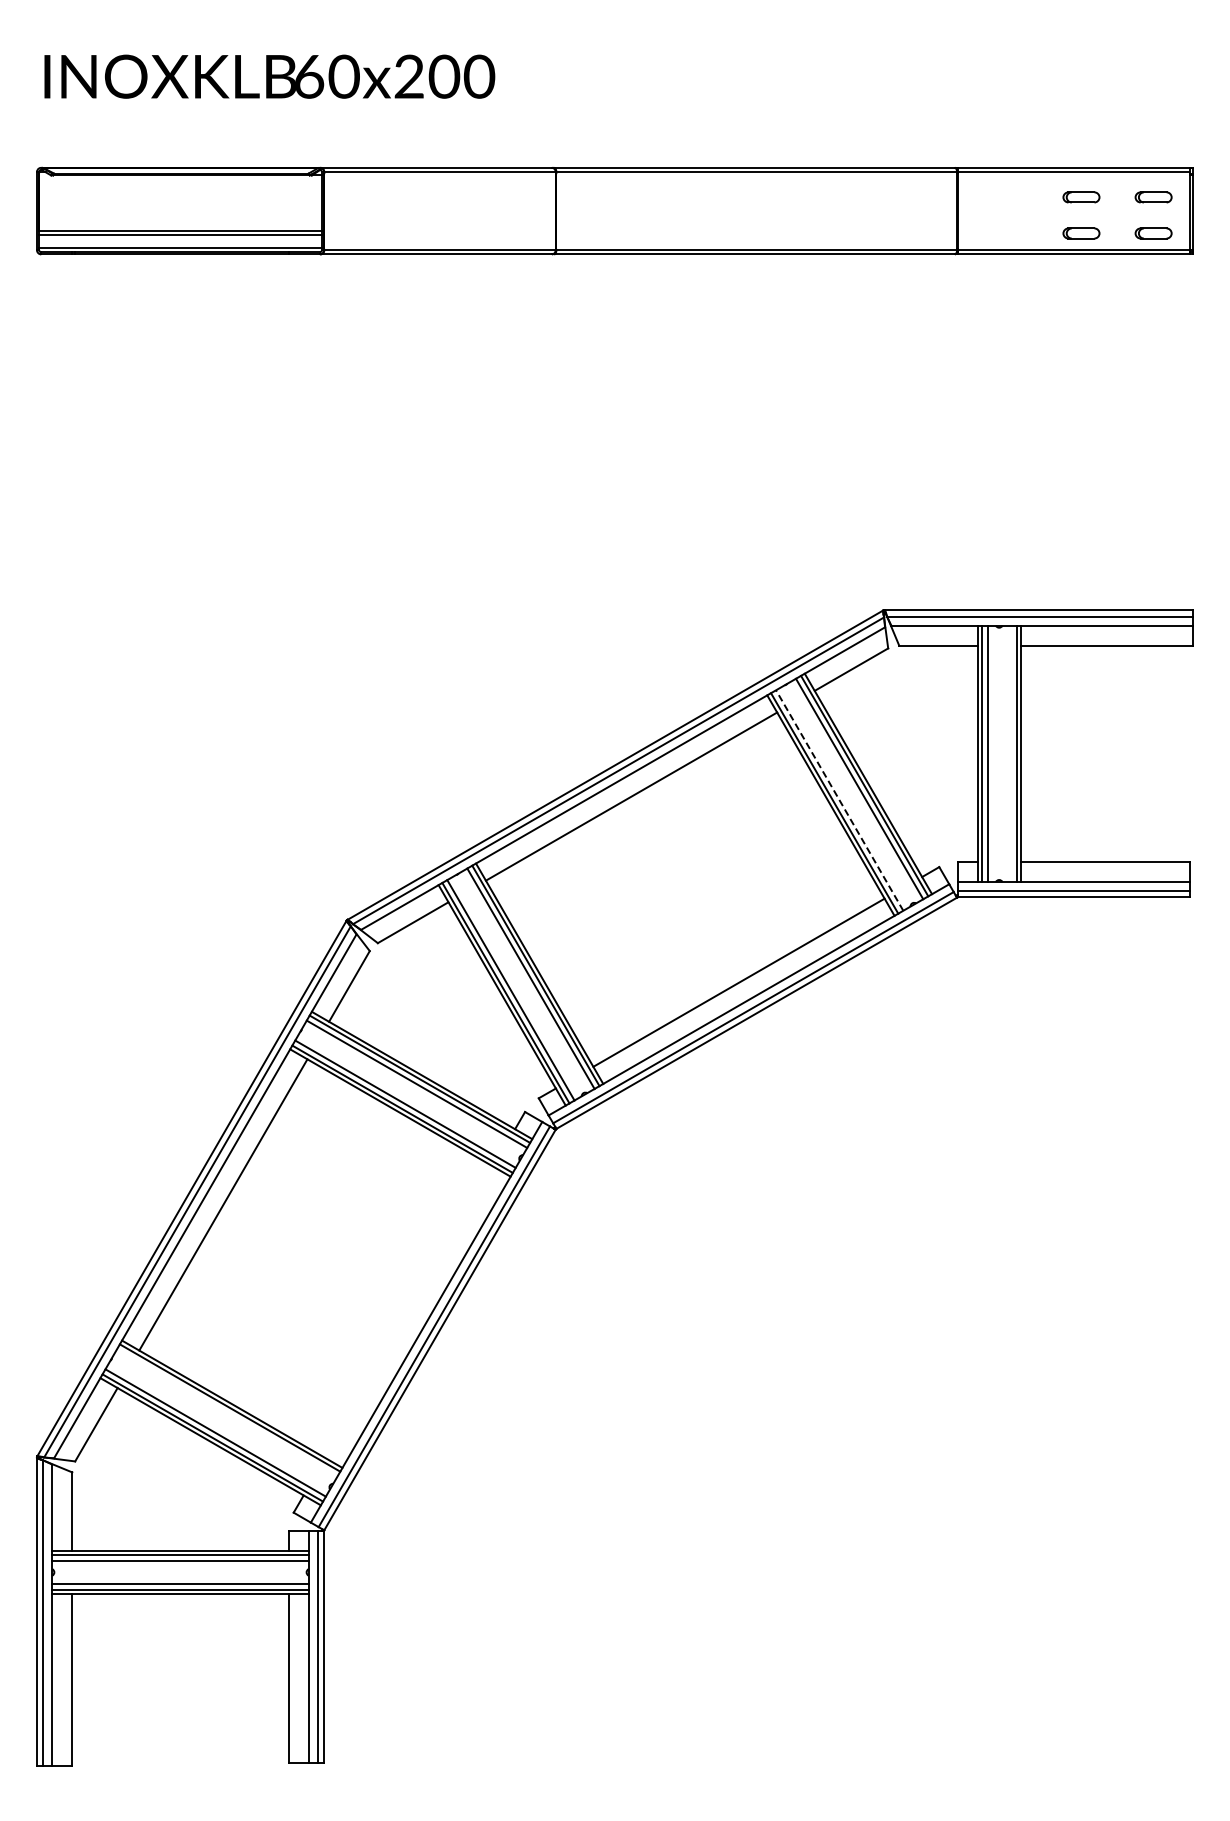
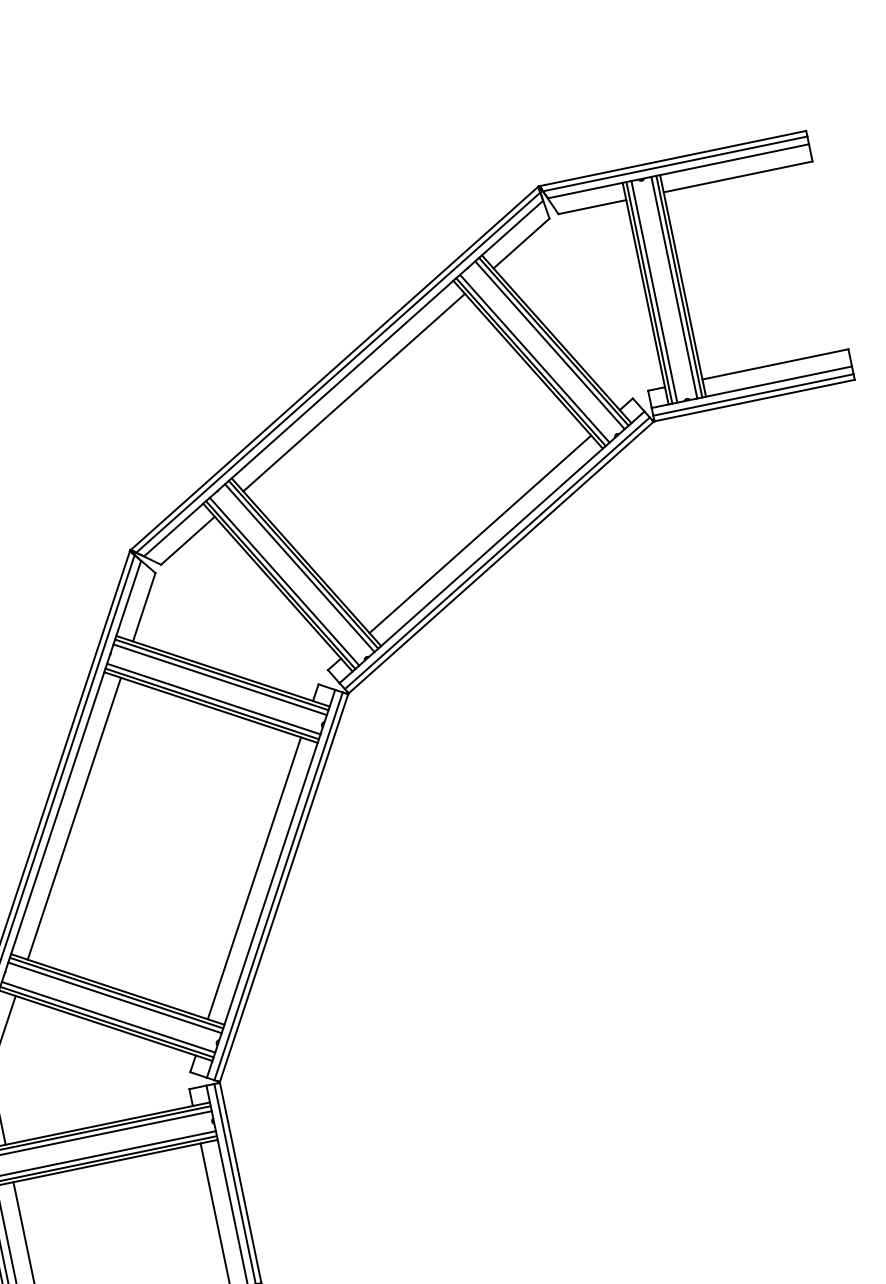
line: (1010, 753) -> (674, 287), added
line: (839, 800) -> (534, 358), dashed -> solid
line: (409, 1311) -> (254, 877), added
line: (227, 1412) -> (115, 997), added

